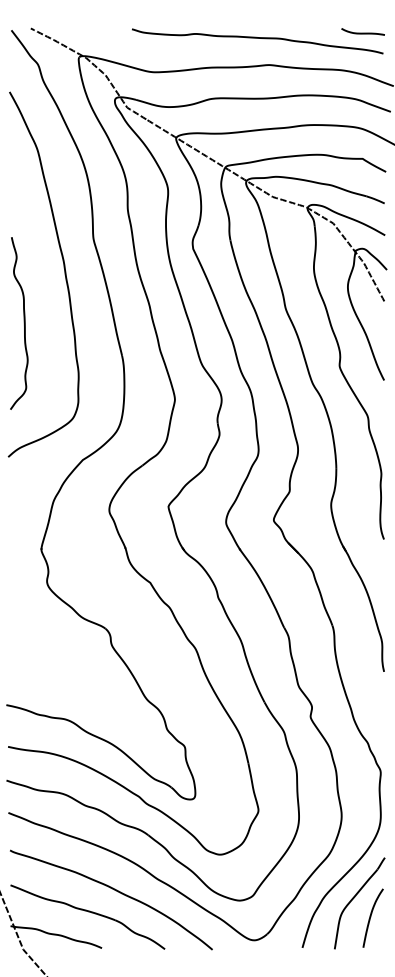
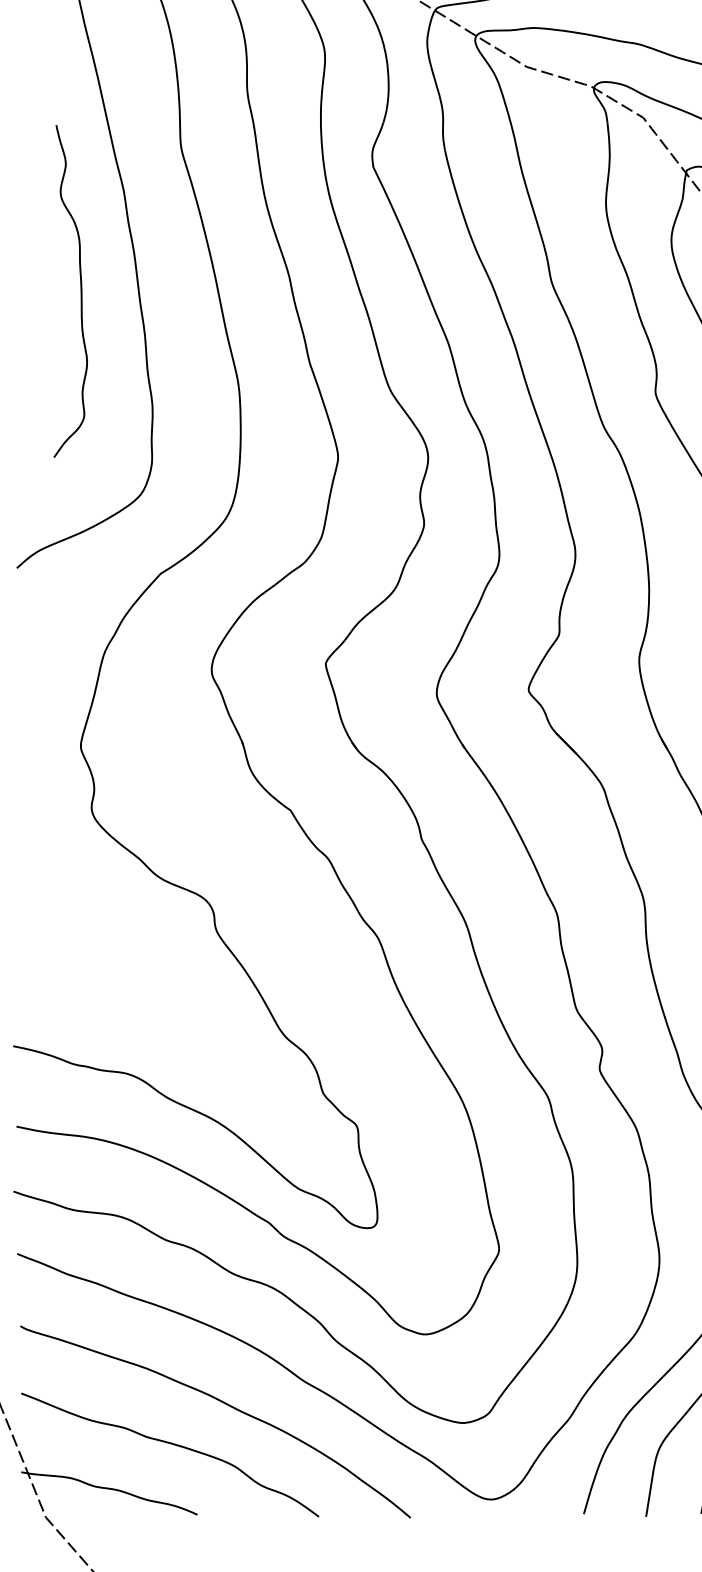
curve: (23, 323) -> (79, 291), moved

